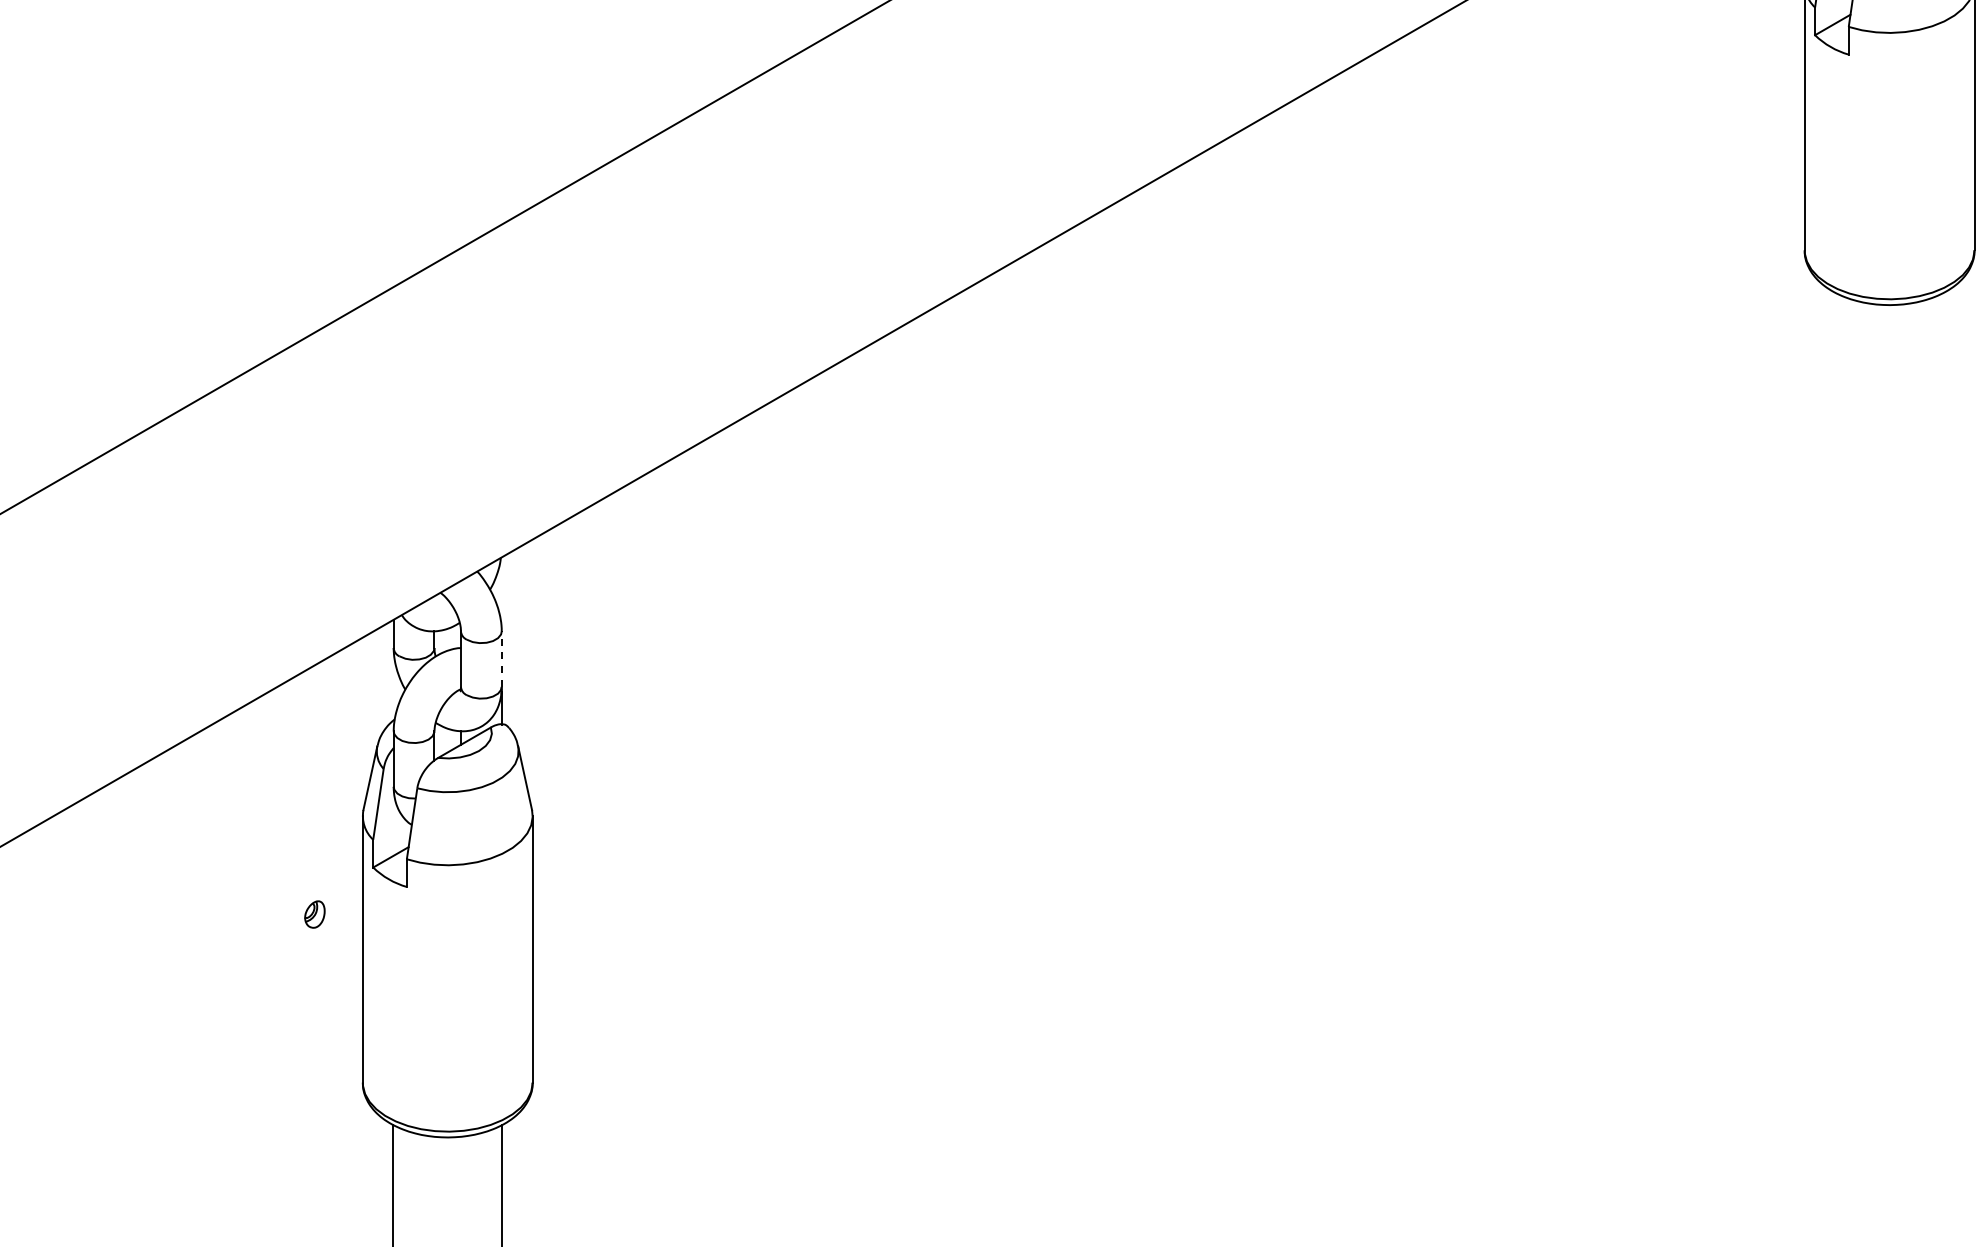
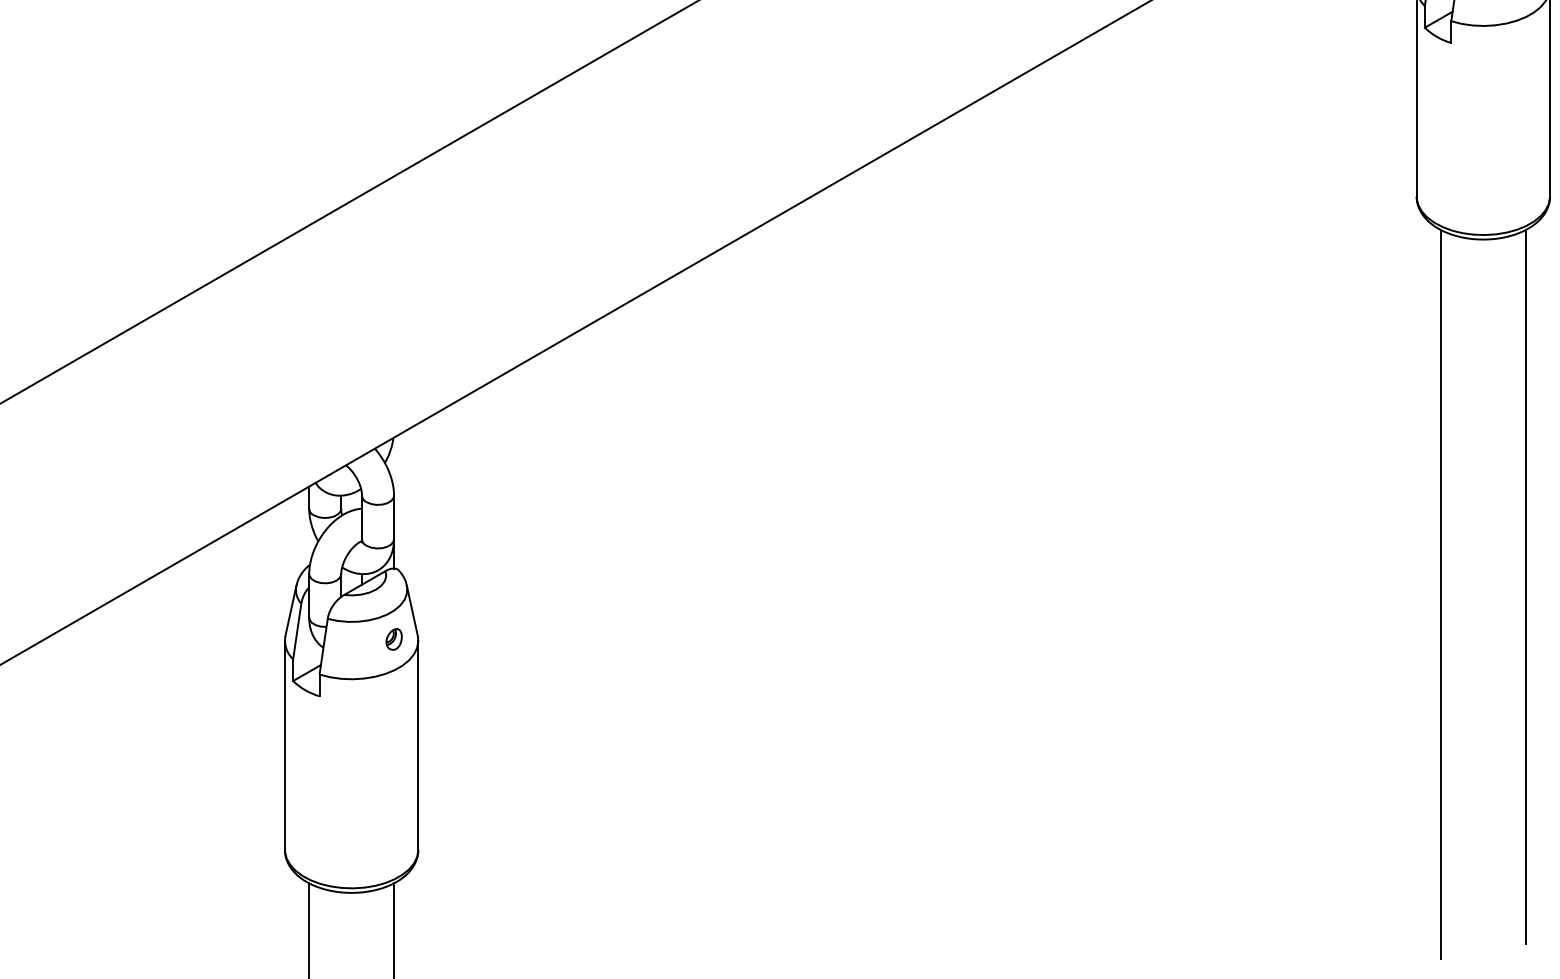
line: (501, 659) -> (393, 517), dashed -> solid
line: (1943, 747) -> (1525, 586), added
line: (1835, 757) -> (1440, 594), added
part: (314, 914) -> (393, 639), moved

